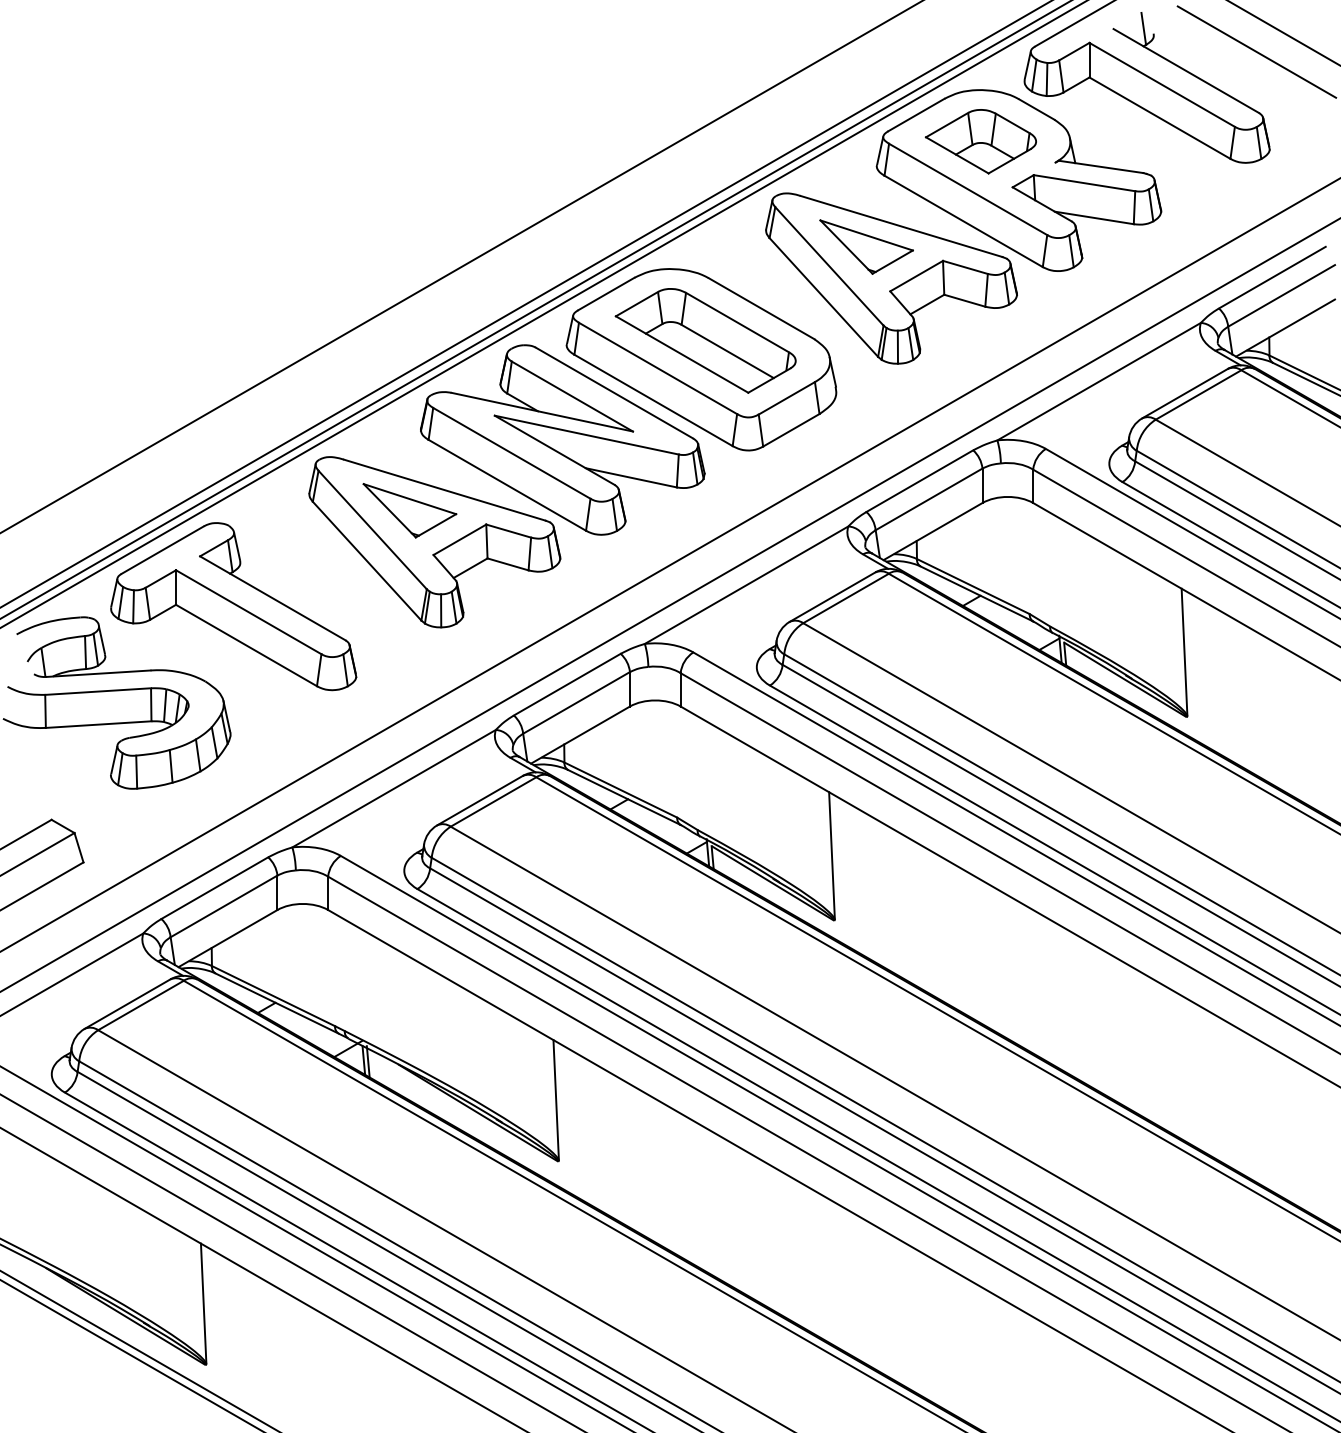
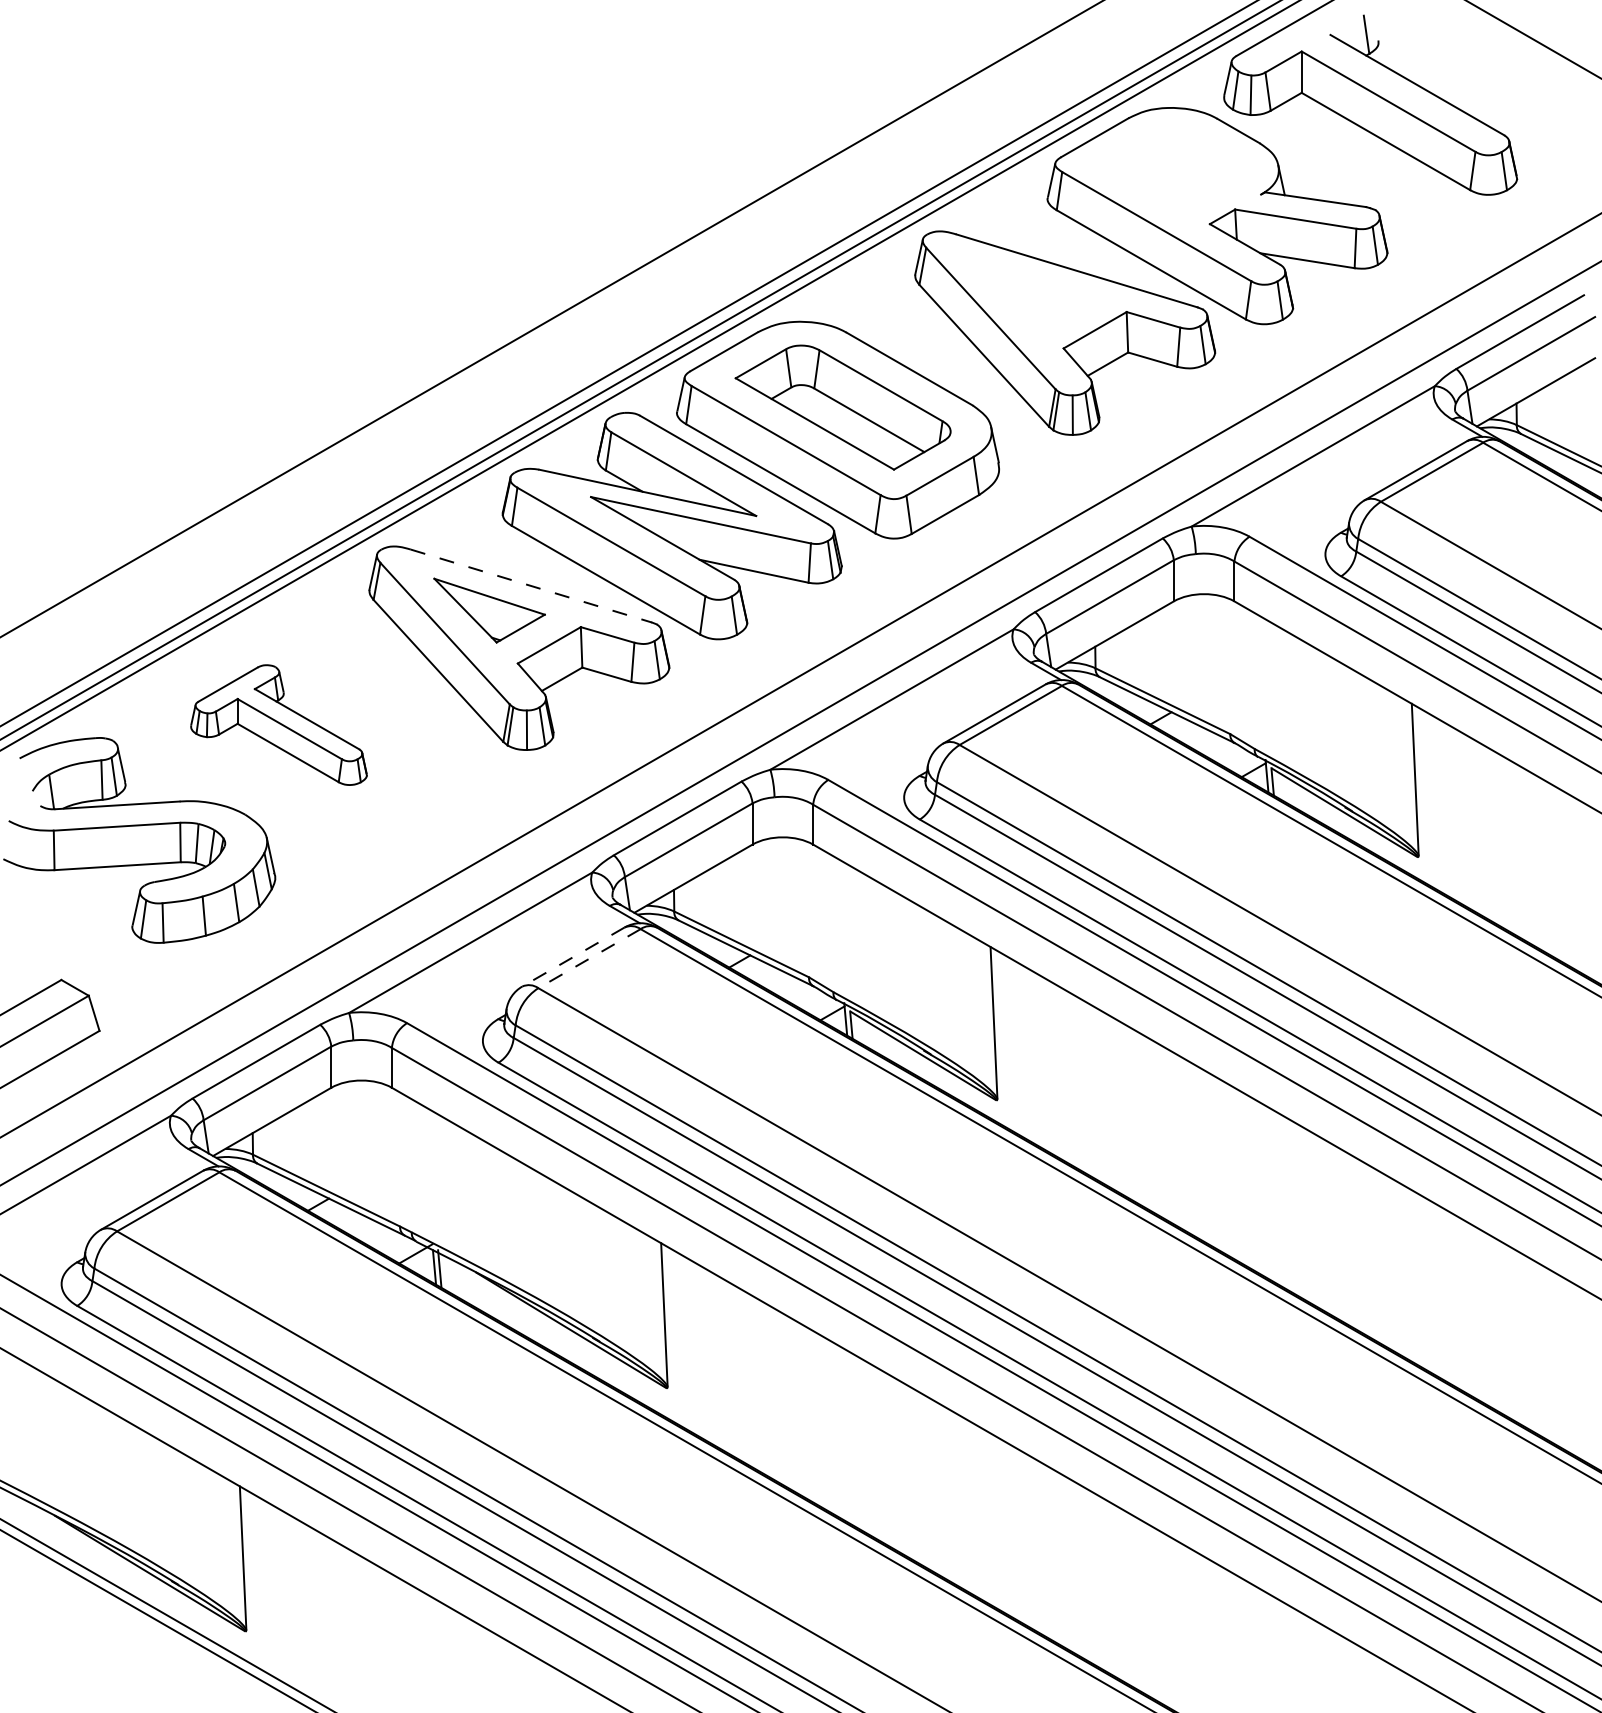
line: (1256, 52) -> (1501, 62), removed
part: (980, 141) -> (1171, 169), removed
part: (866, 247) -> (1035, 295), removed
line: (444, 490) -> (531, 586), solid -> dashed
part: (233, 606) -> (278, 724), size x0.6
line: (479, 801) -> (572, 957), solid -> dashed
line: (493, 801) -> (589, 958), solid -> dashed

